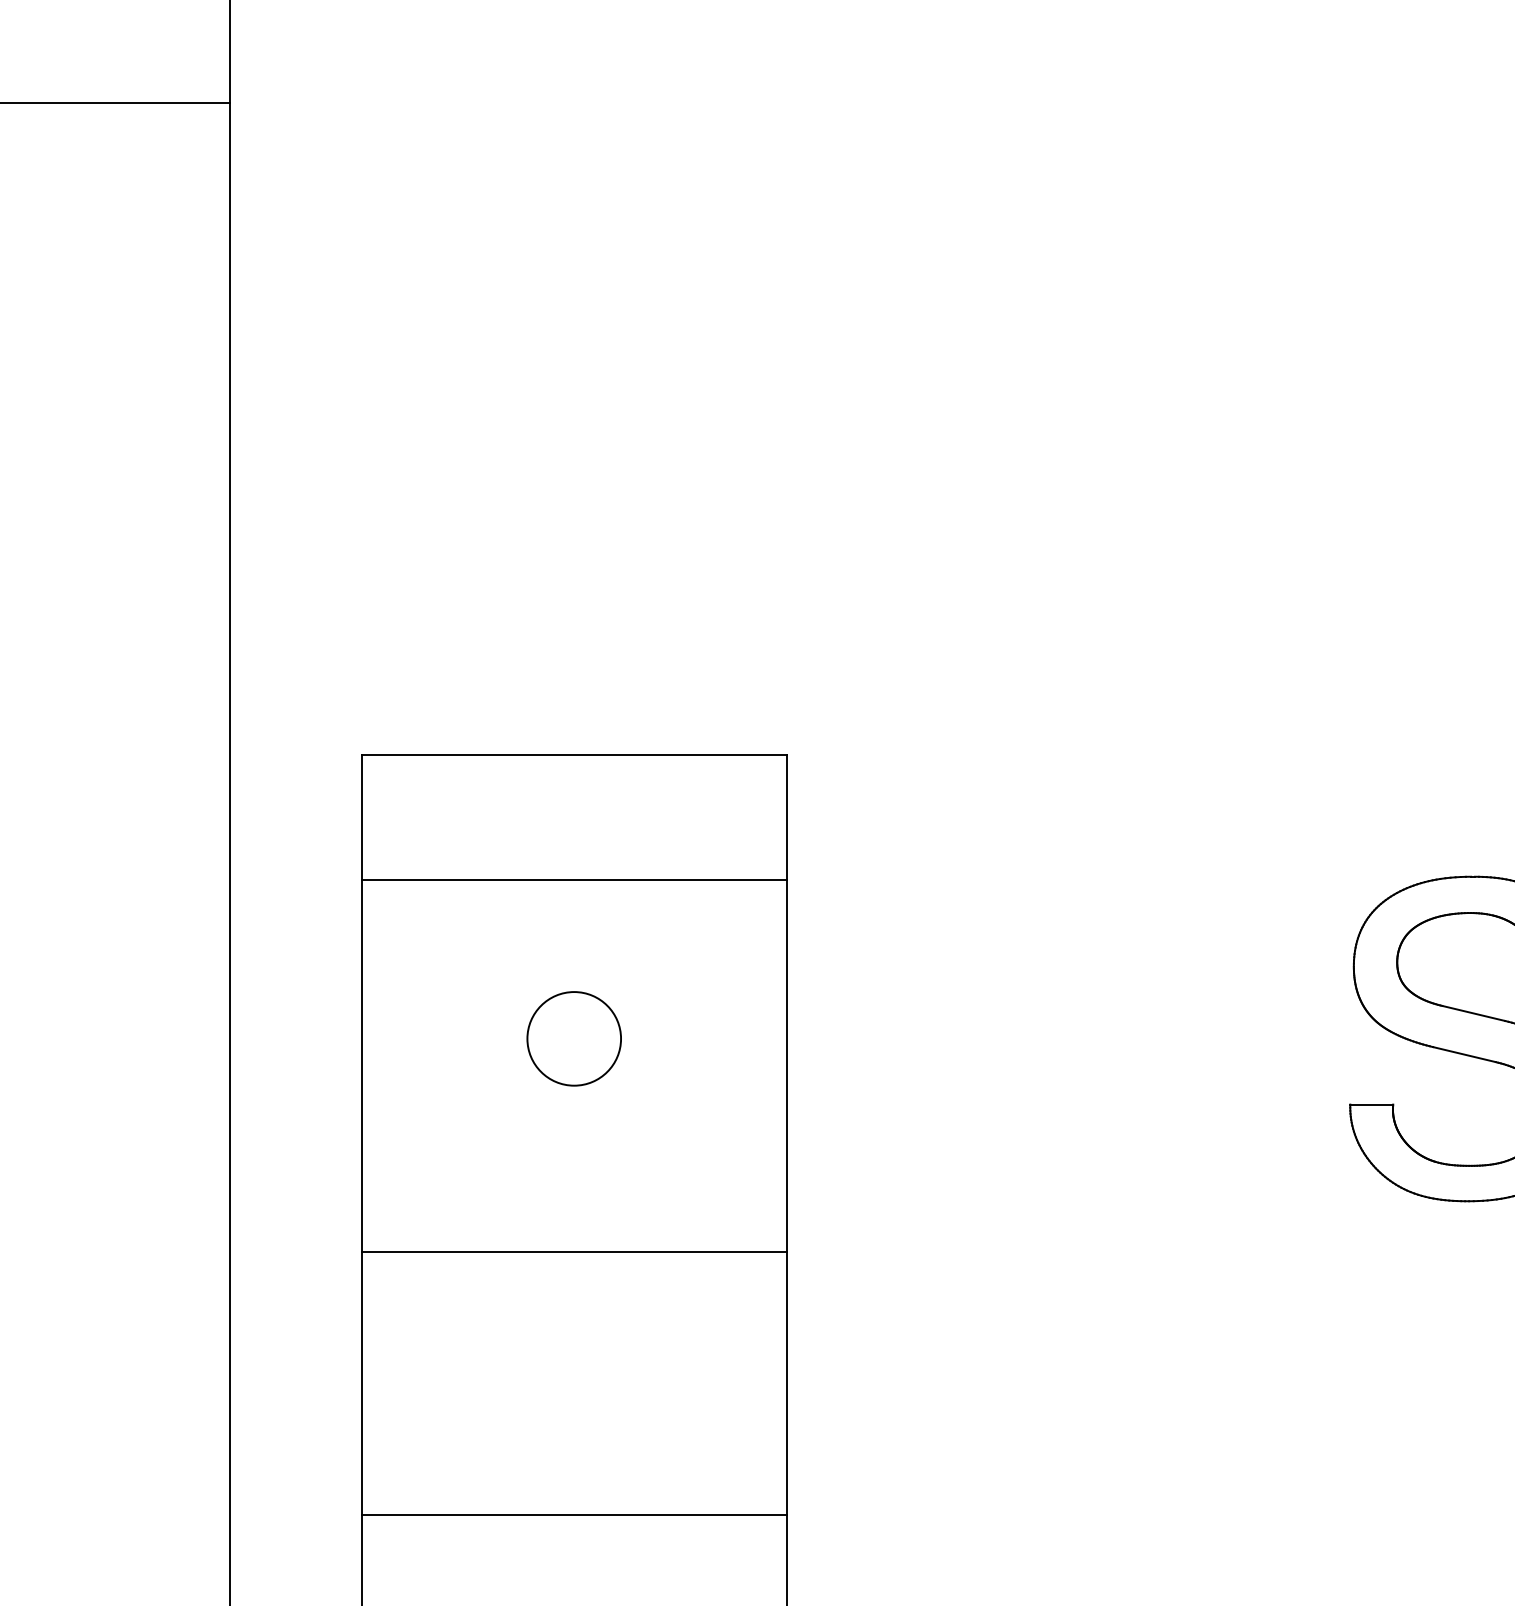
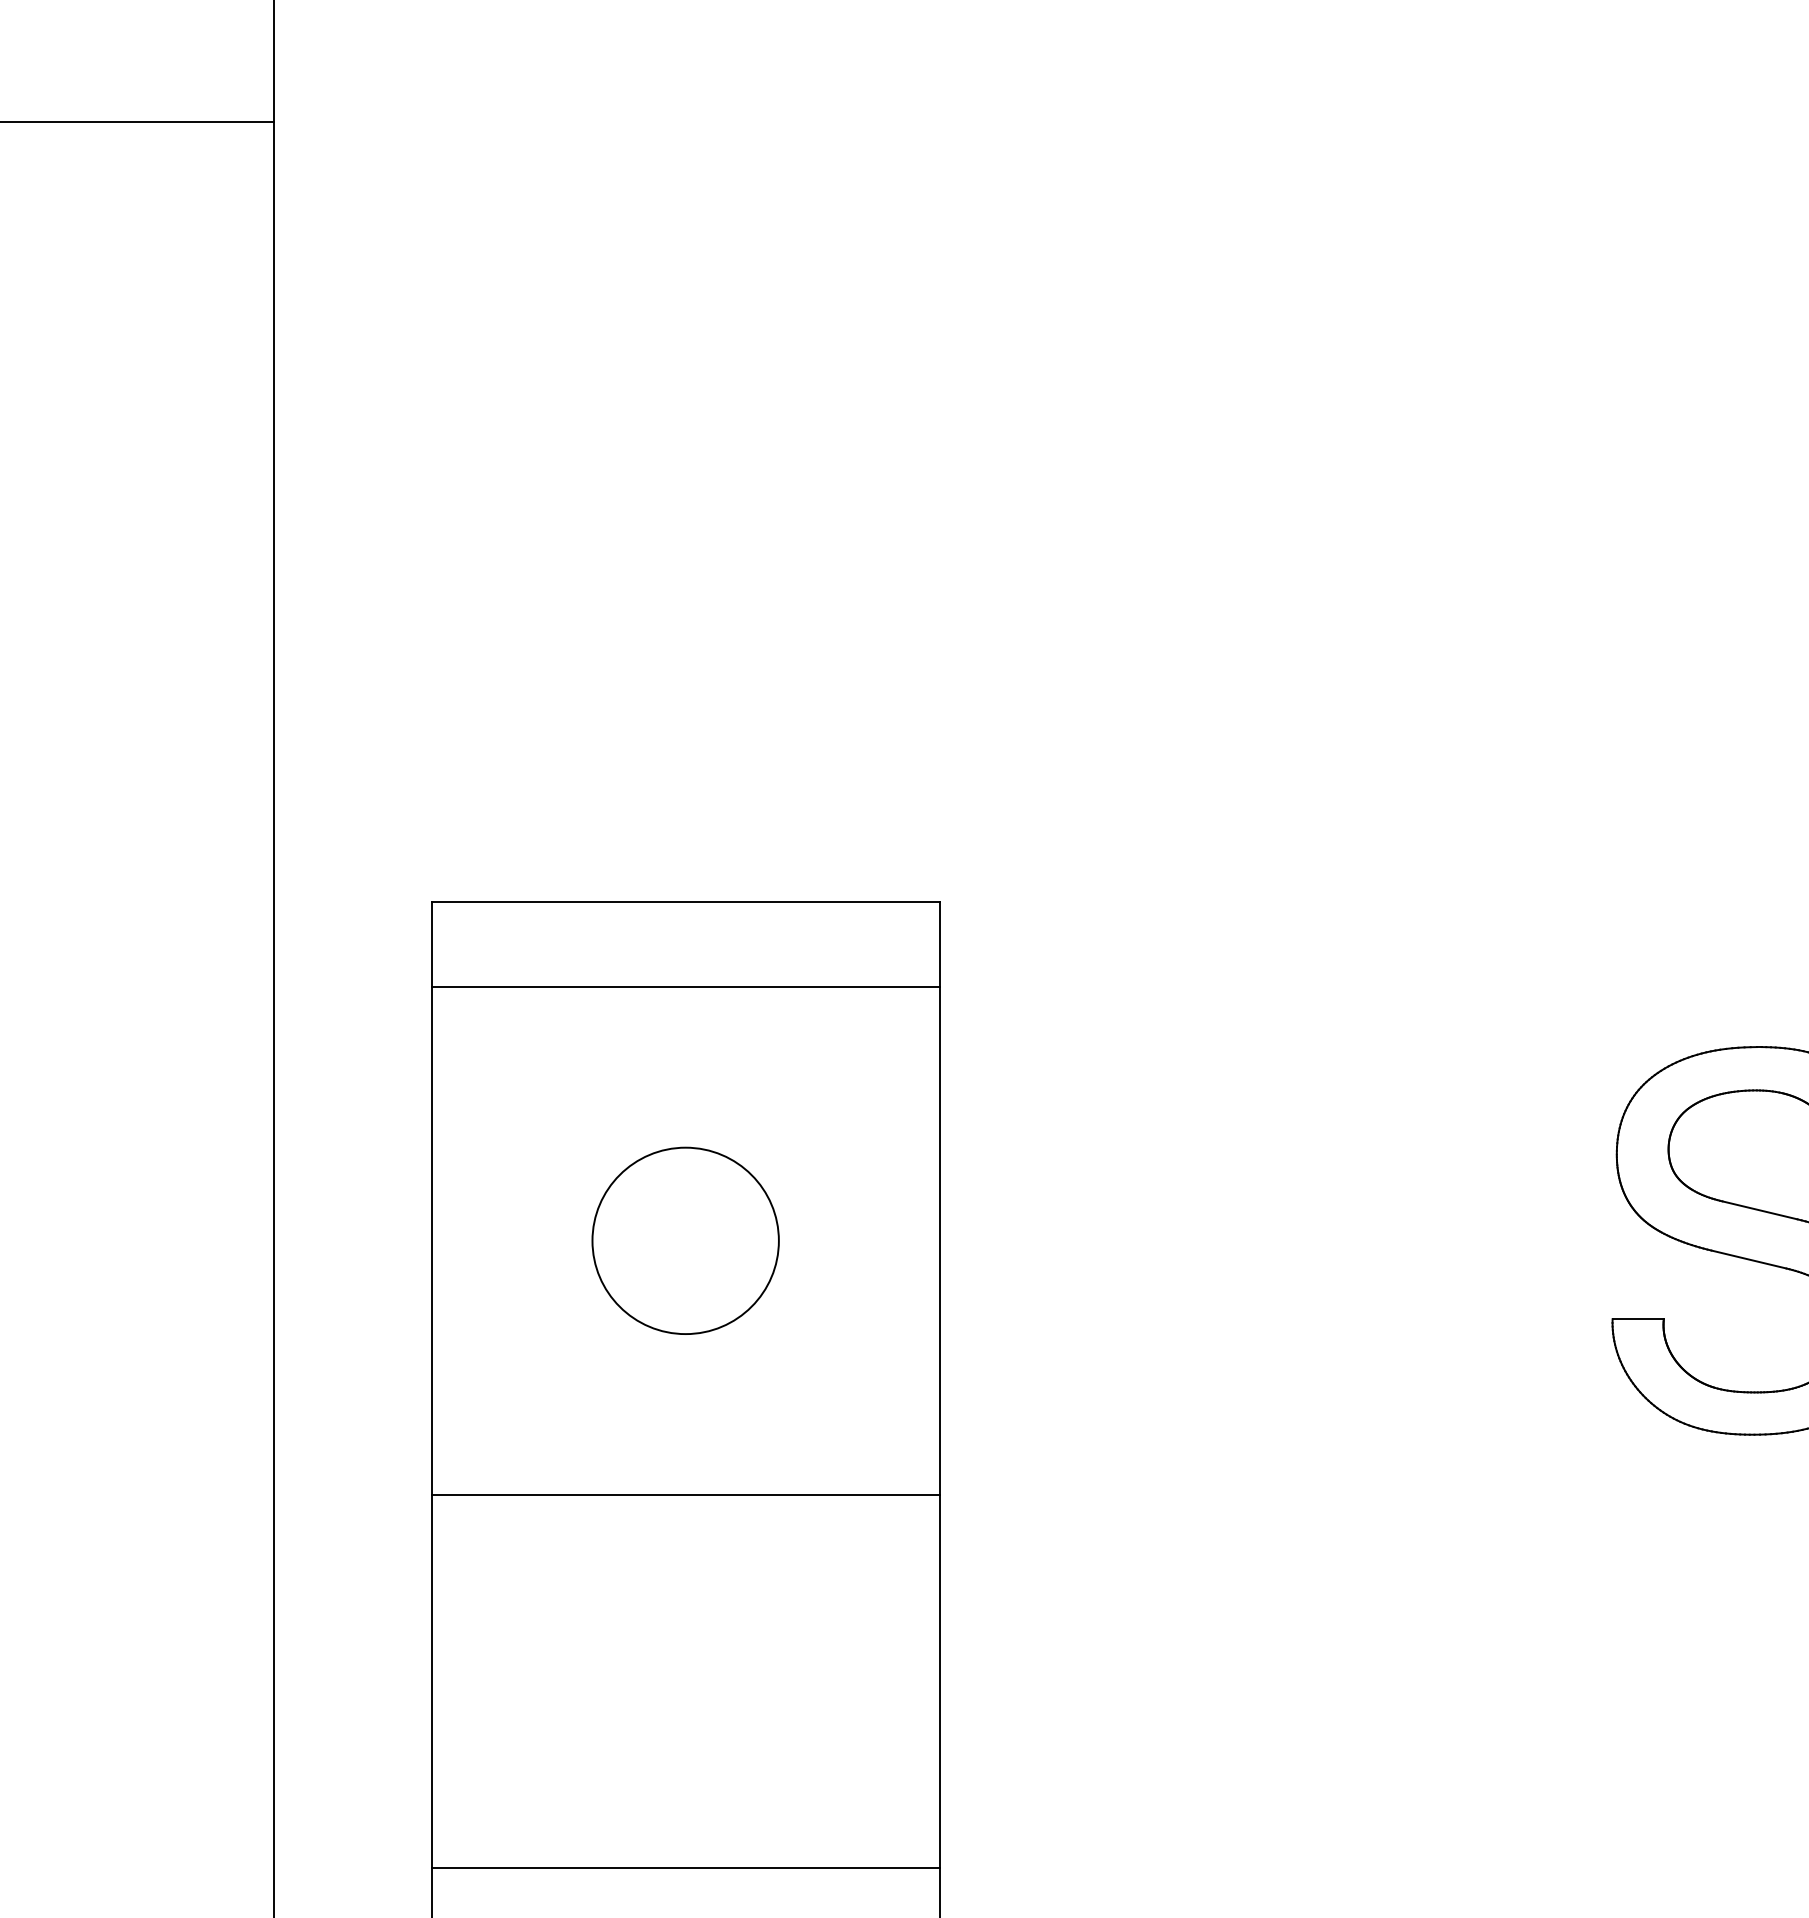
line: (574, 879) -> (685, 986), moved
circle: (574, 1038) -> (685, 1240), size x1.67
line: (574, 1515) -> (685, 1867), moved

